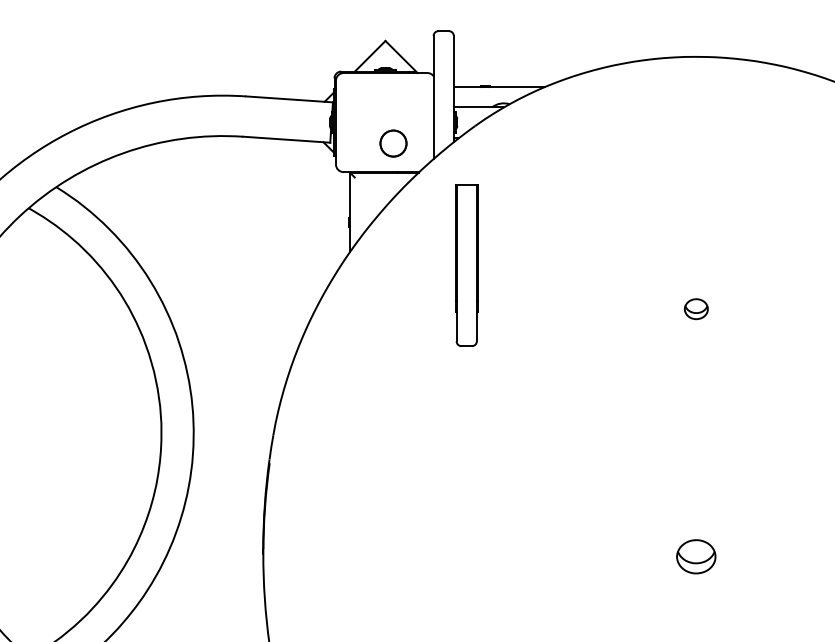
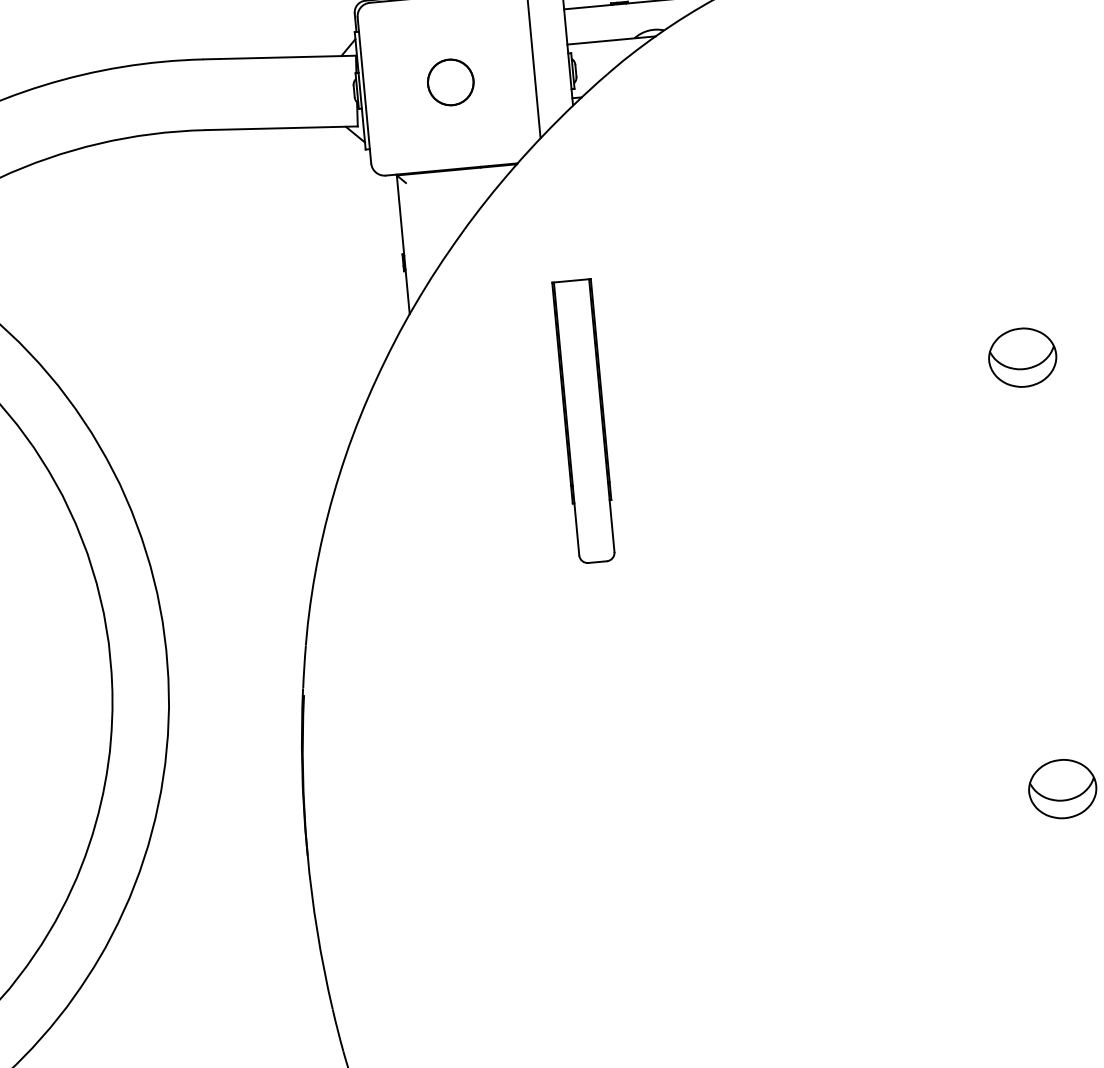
circle: (393, 143) -> (450, 82), moved
part: (466, 265) -> (584, 421), moved
part: (696, 308) -> (1022, 356), size x1.67

